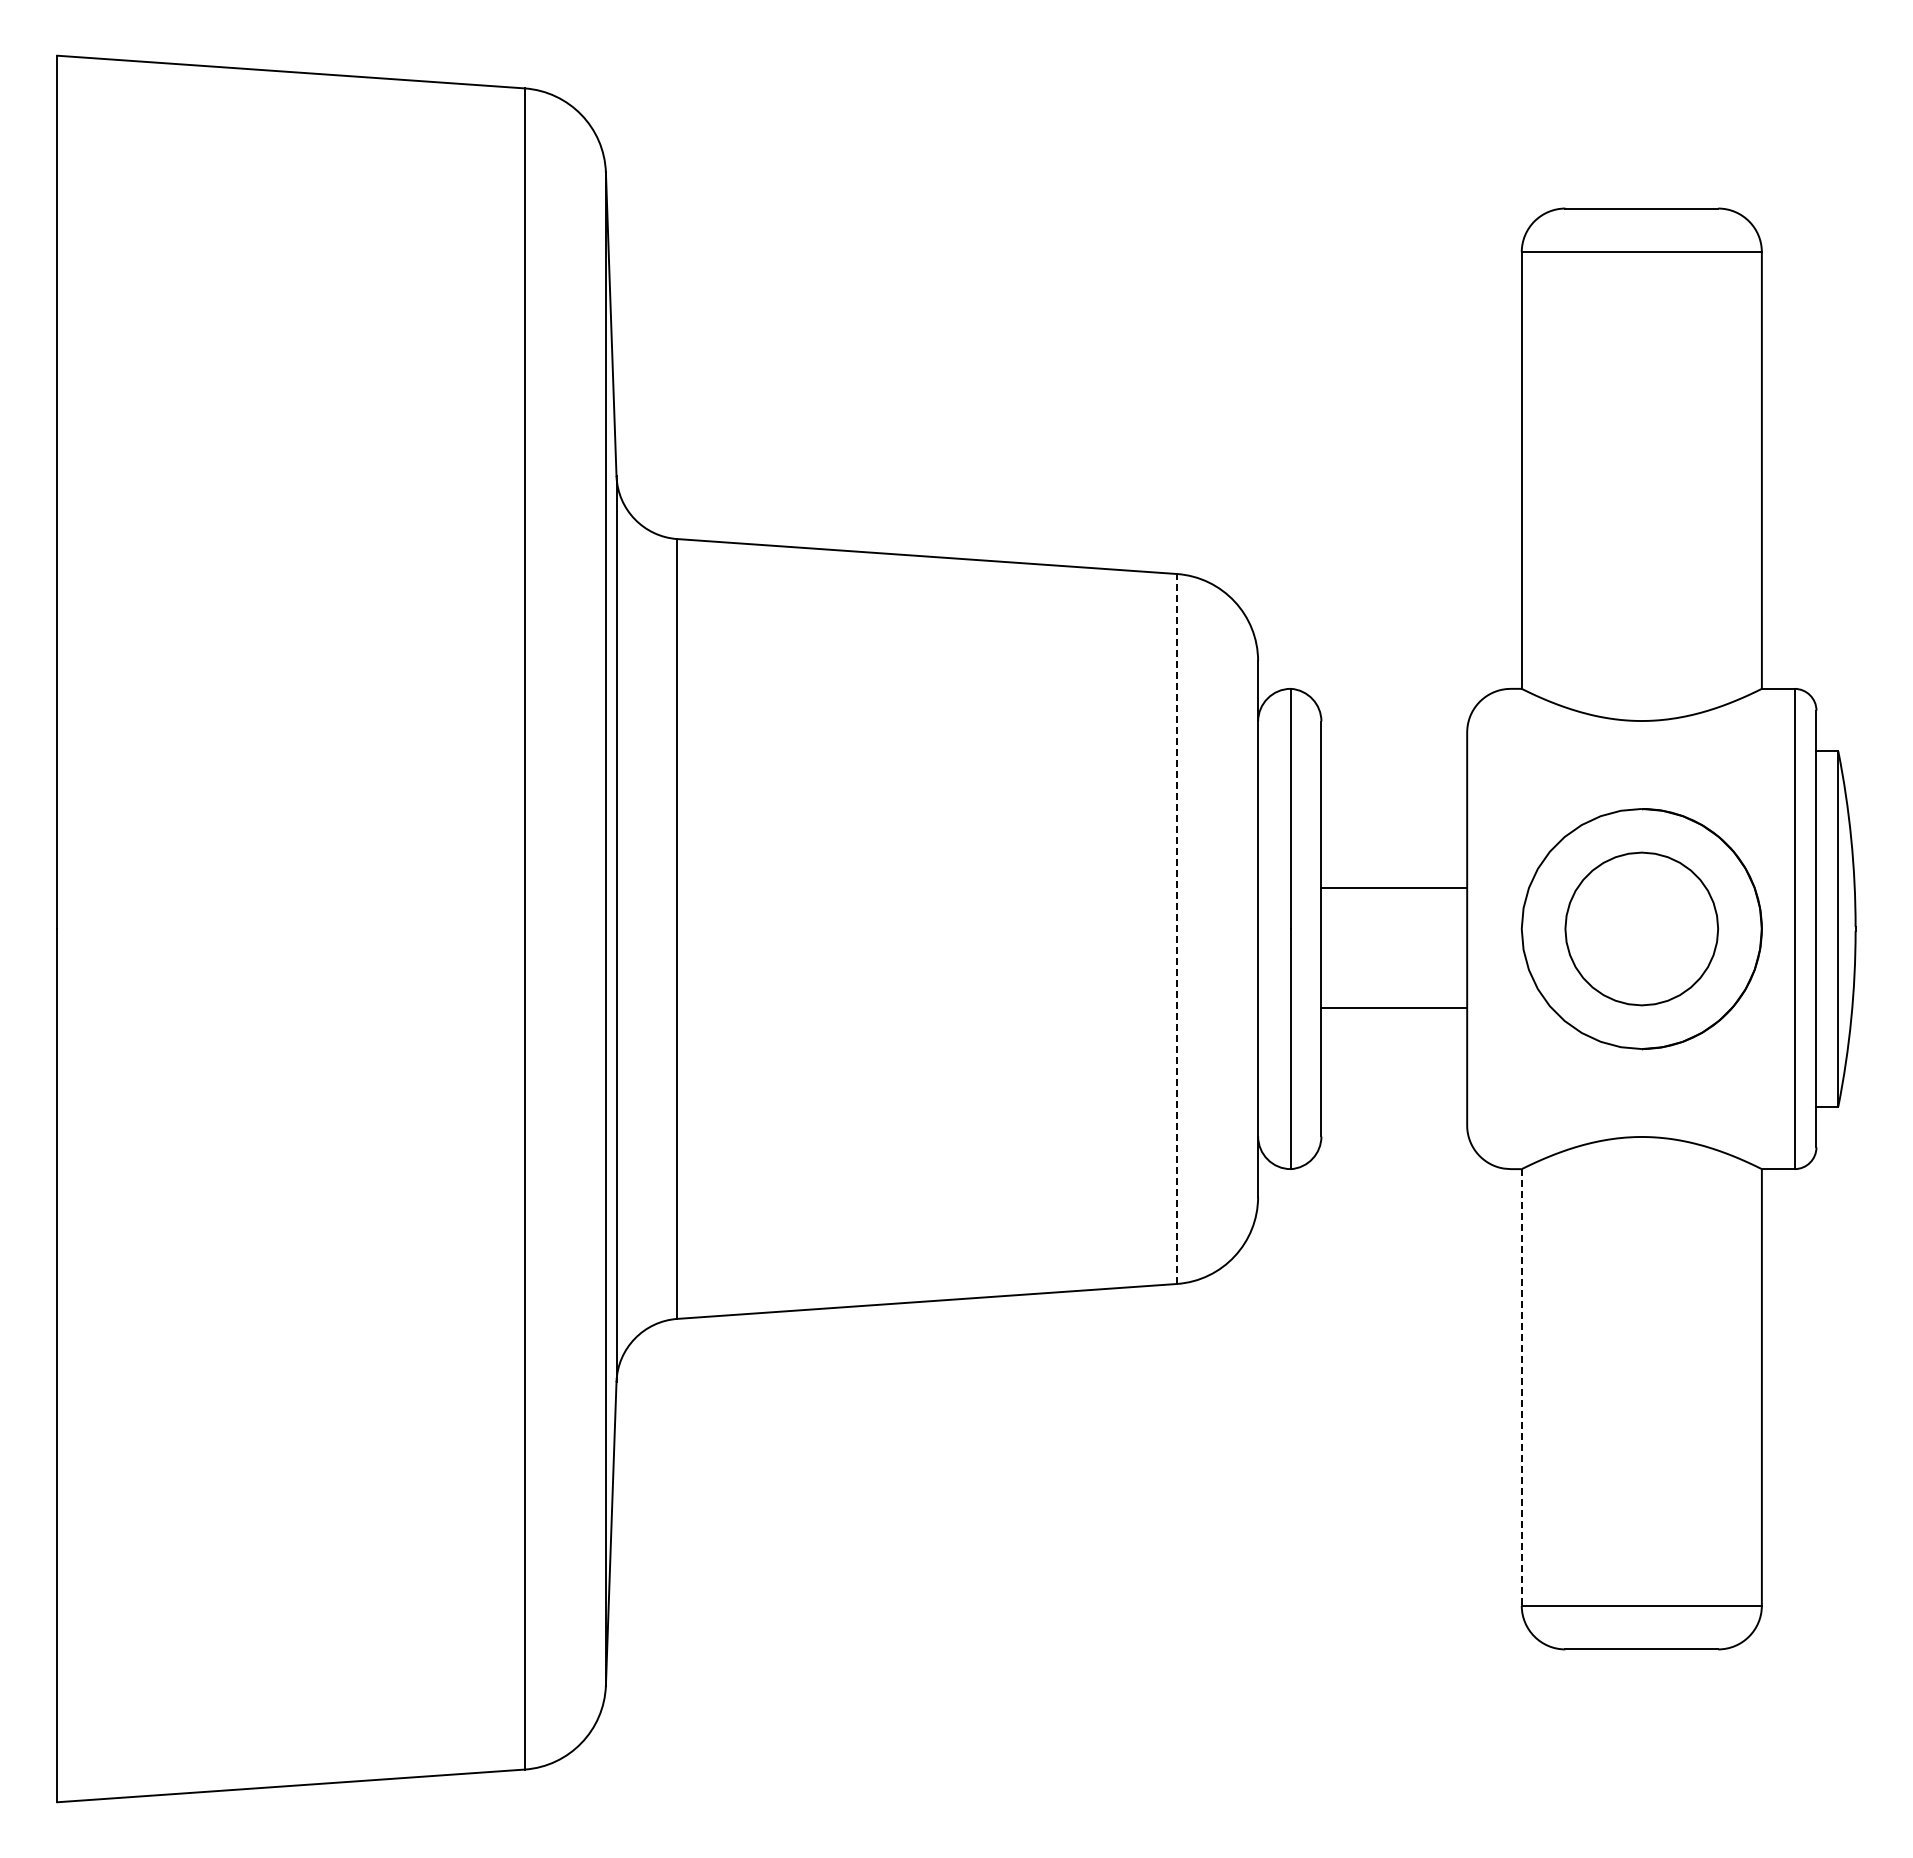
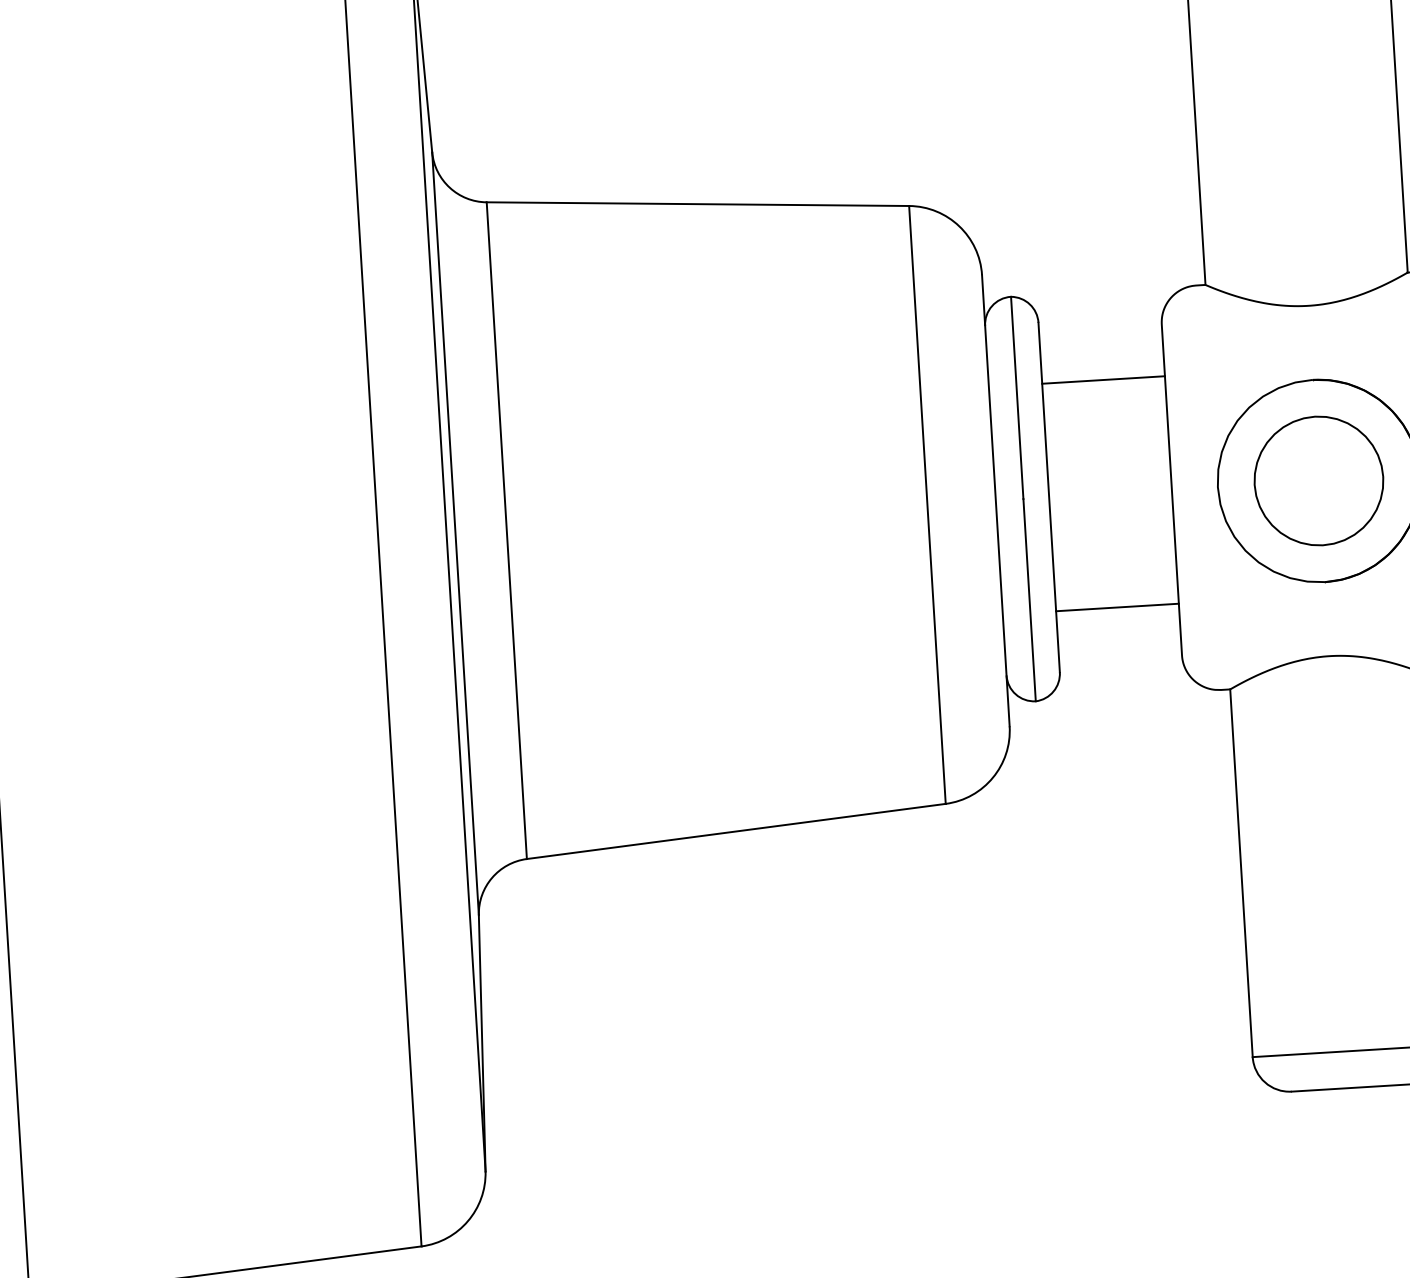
line: (1394, 887) -> (1103, 379), moved
line: (1176, 929) -> (927, 505), dashed -> solid
line: (1394, 1008) -> (1117, 607), moved
line: (1521, 1387) -> (1241, 873), dashed -> solid

